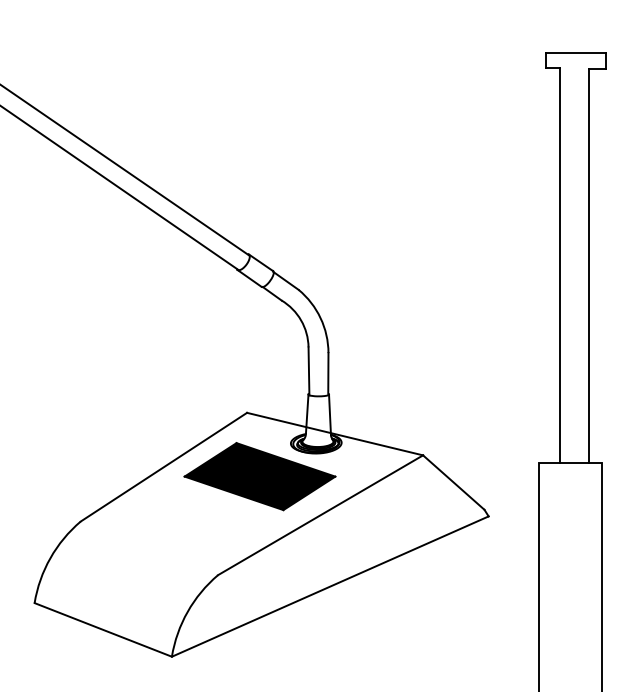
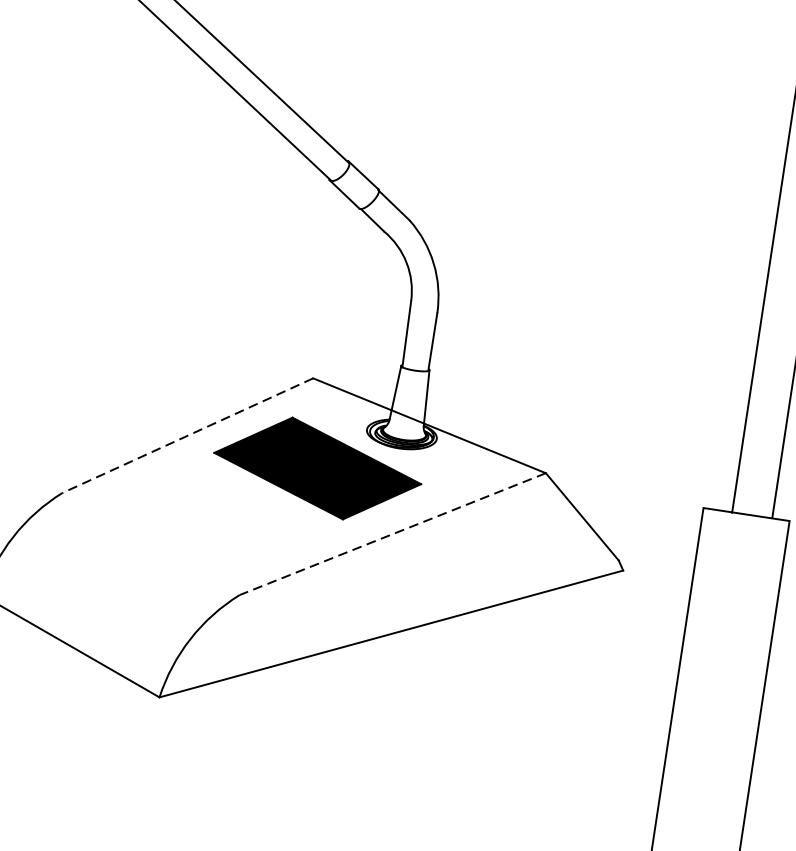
line: (163, 467) -> (187, 435), solid -> dashed
line: (320, 515) -> (392, 534), solid -> dashed

